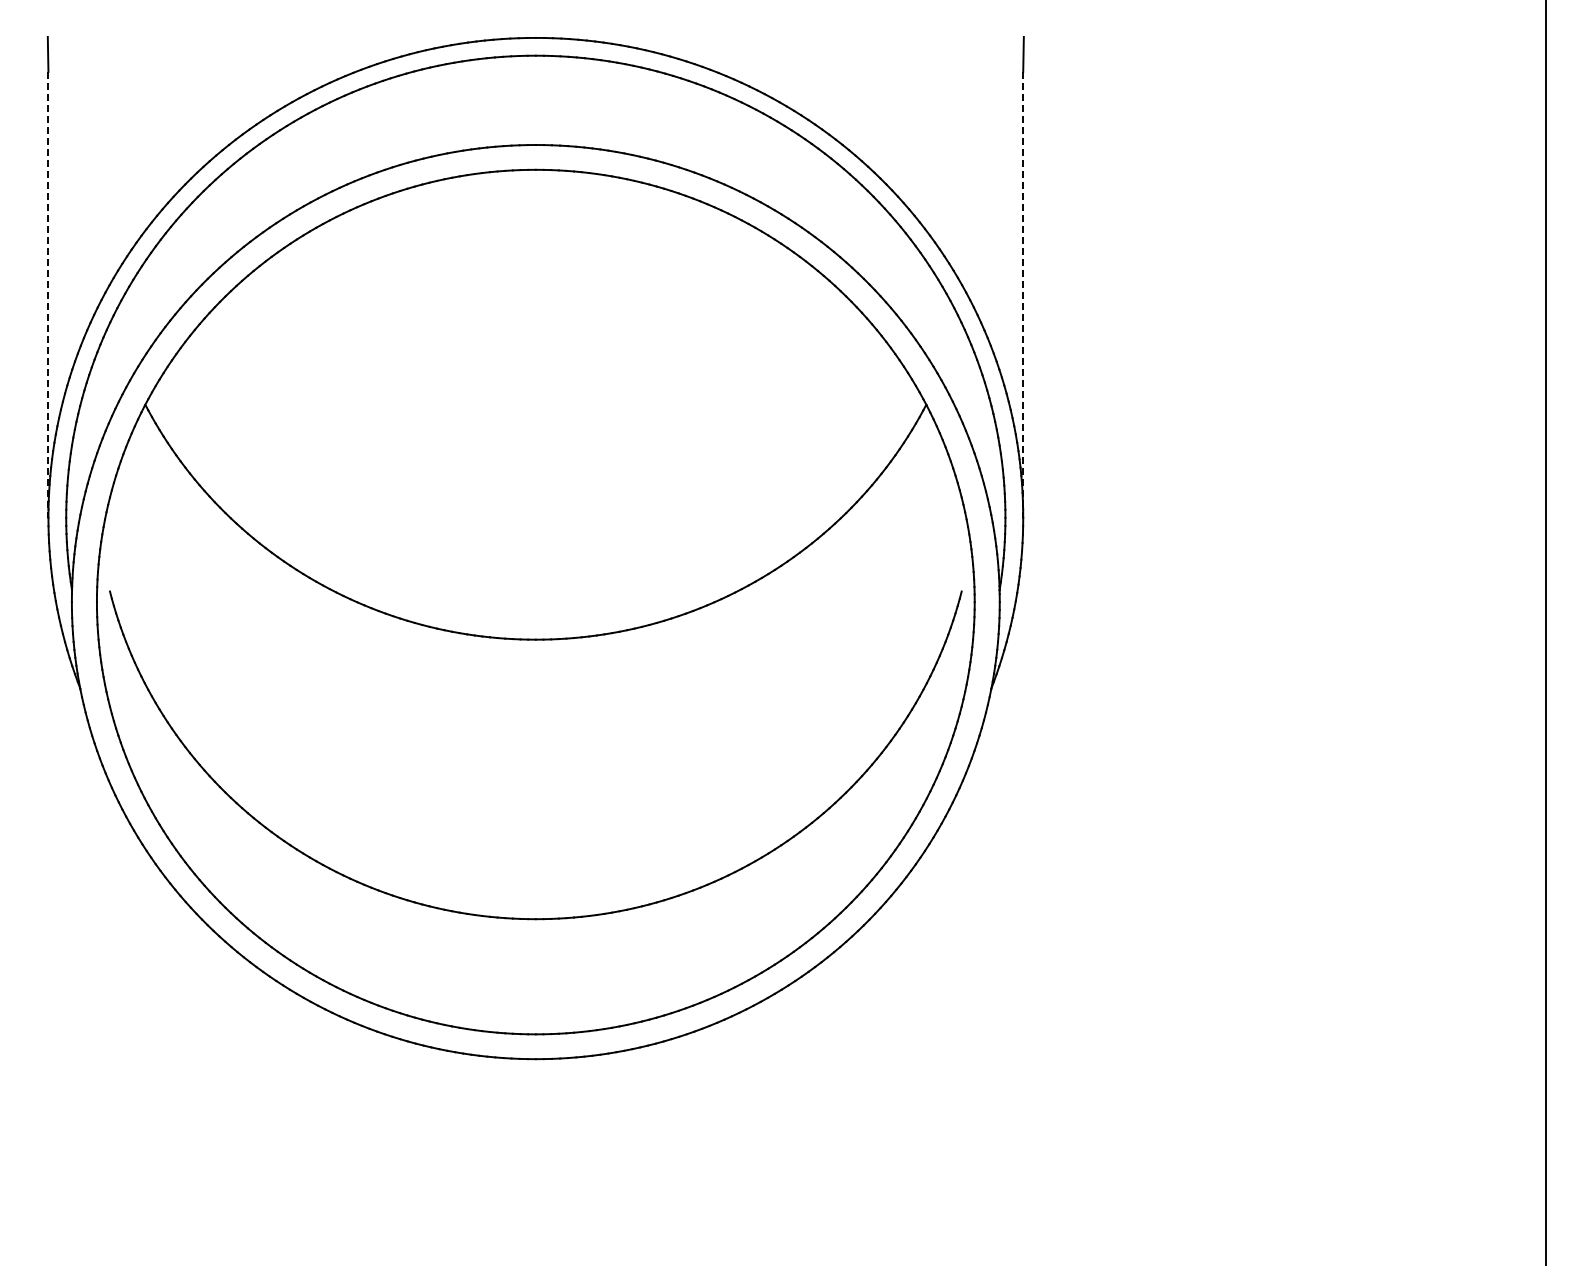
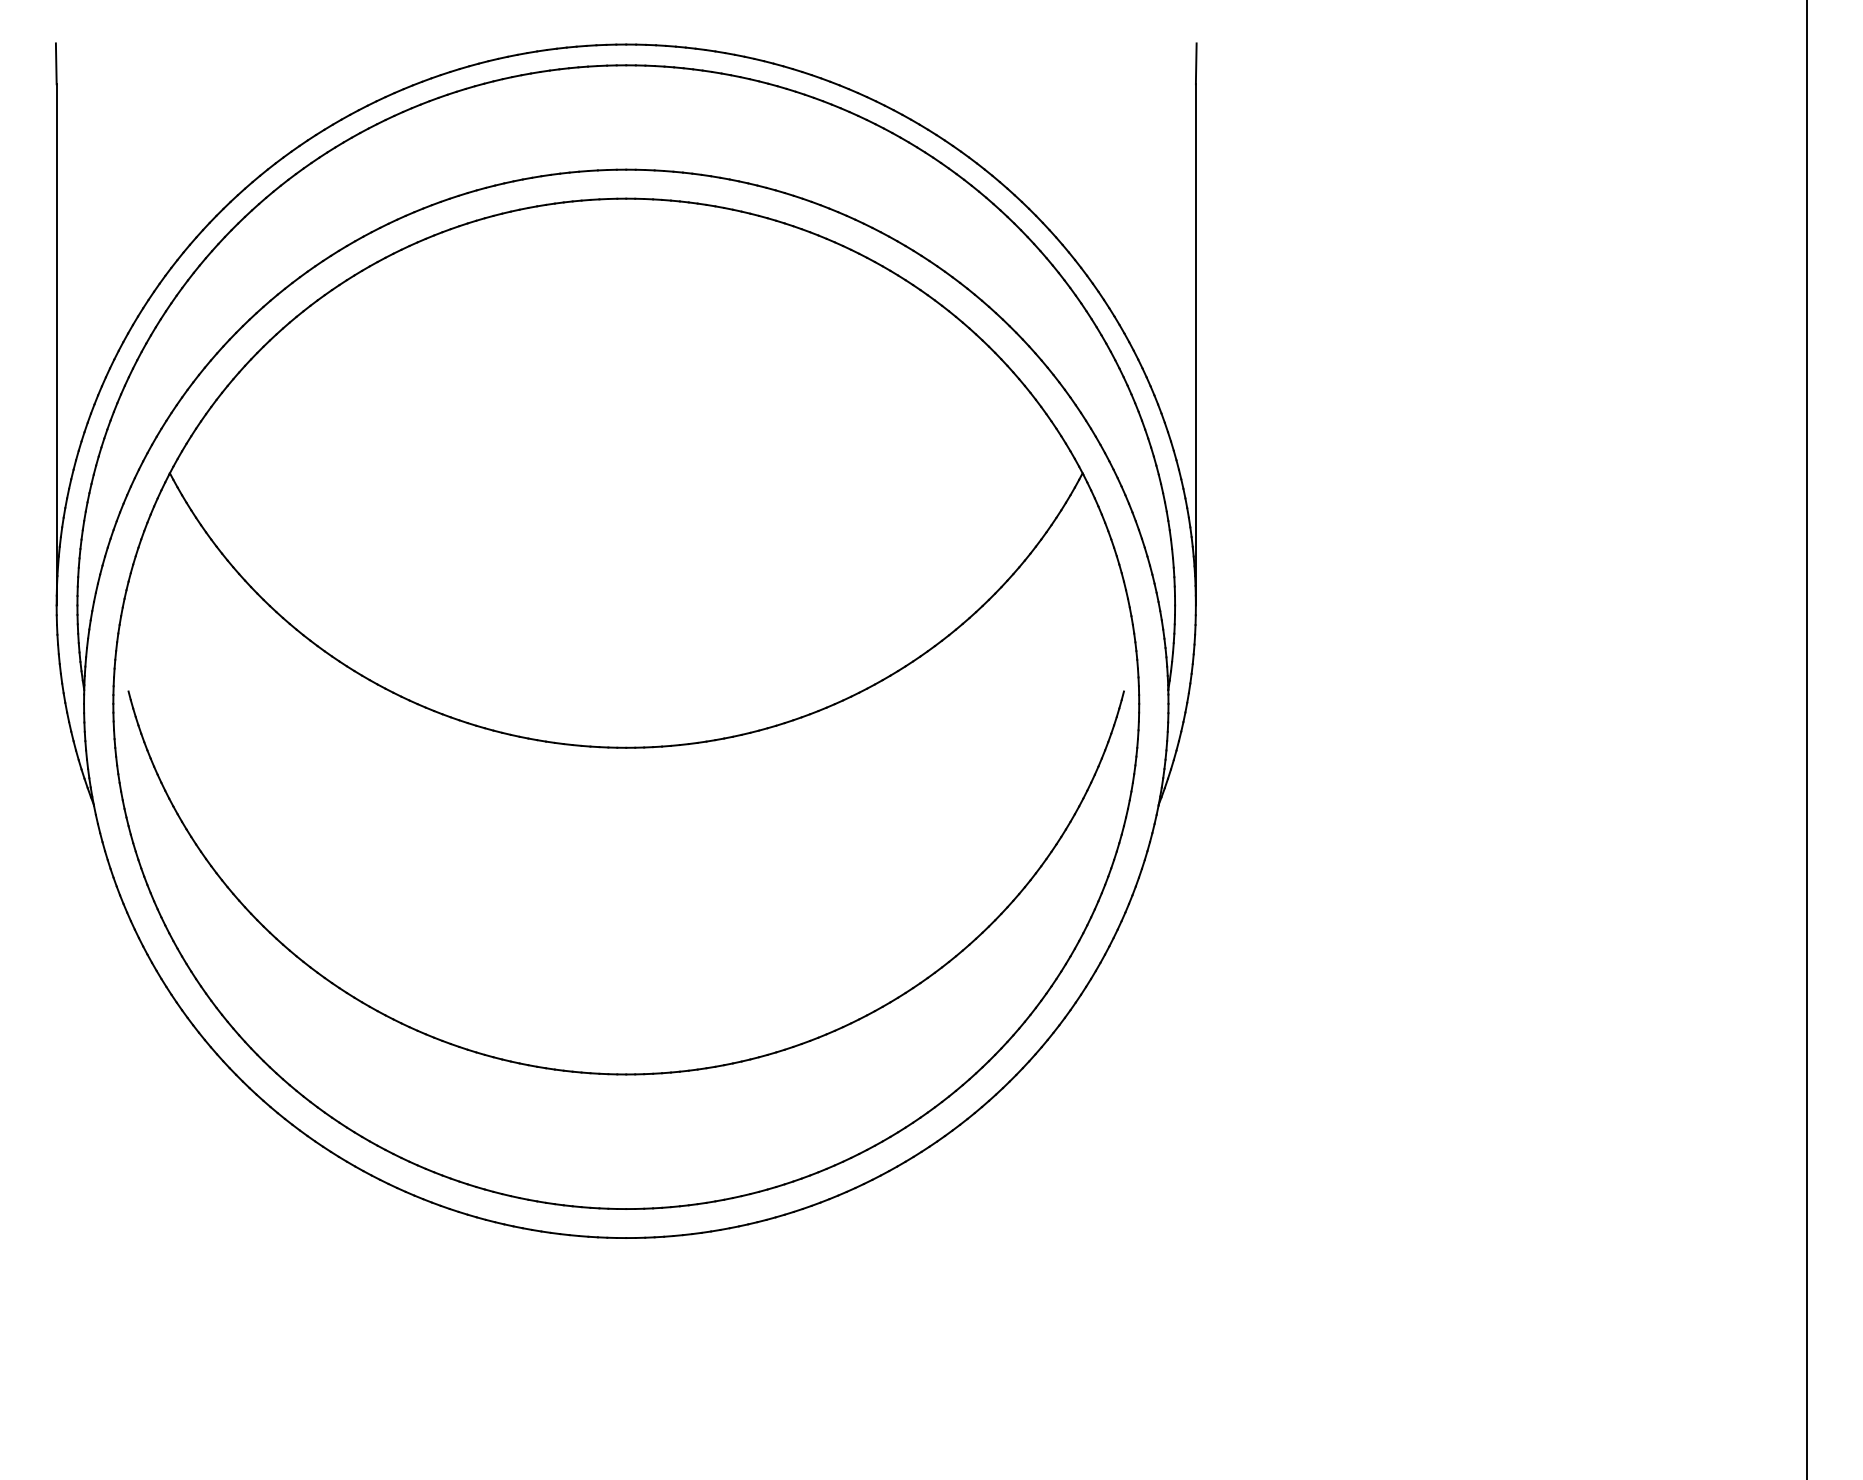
line: (48, 294) -> (56, 344), dashed -> solid
line: (1023, 294) -> (1196, 344), dashed -> solid

